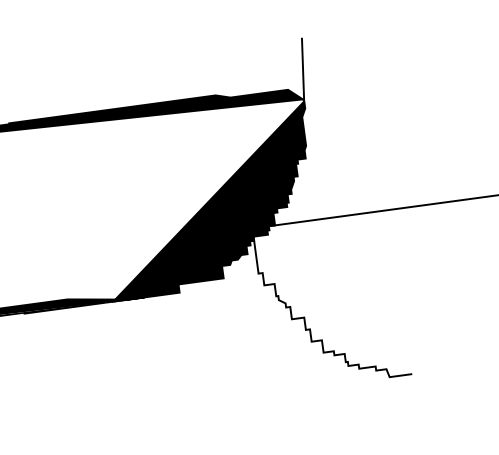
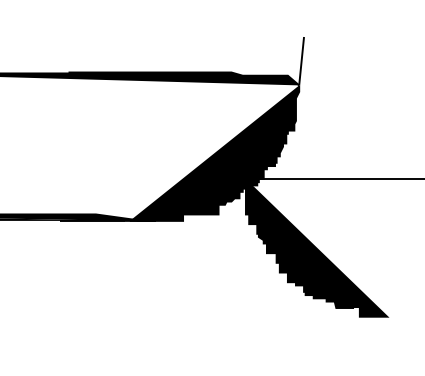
fill: (355, 303) -> (317, 247), added

